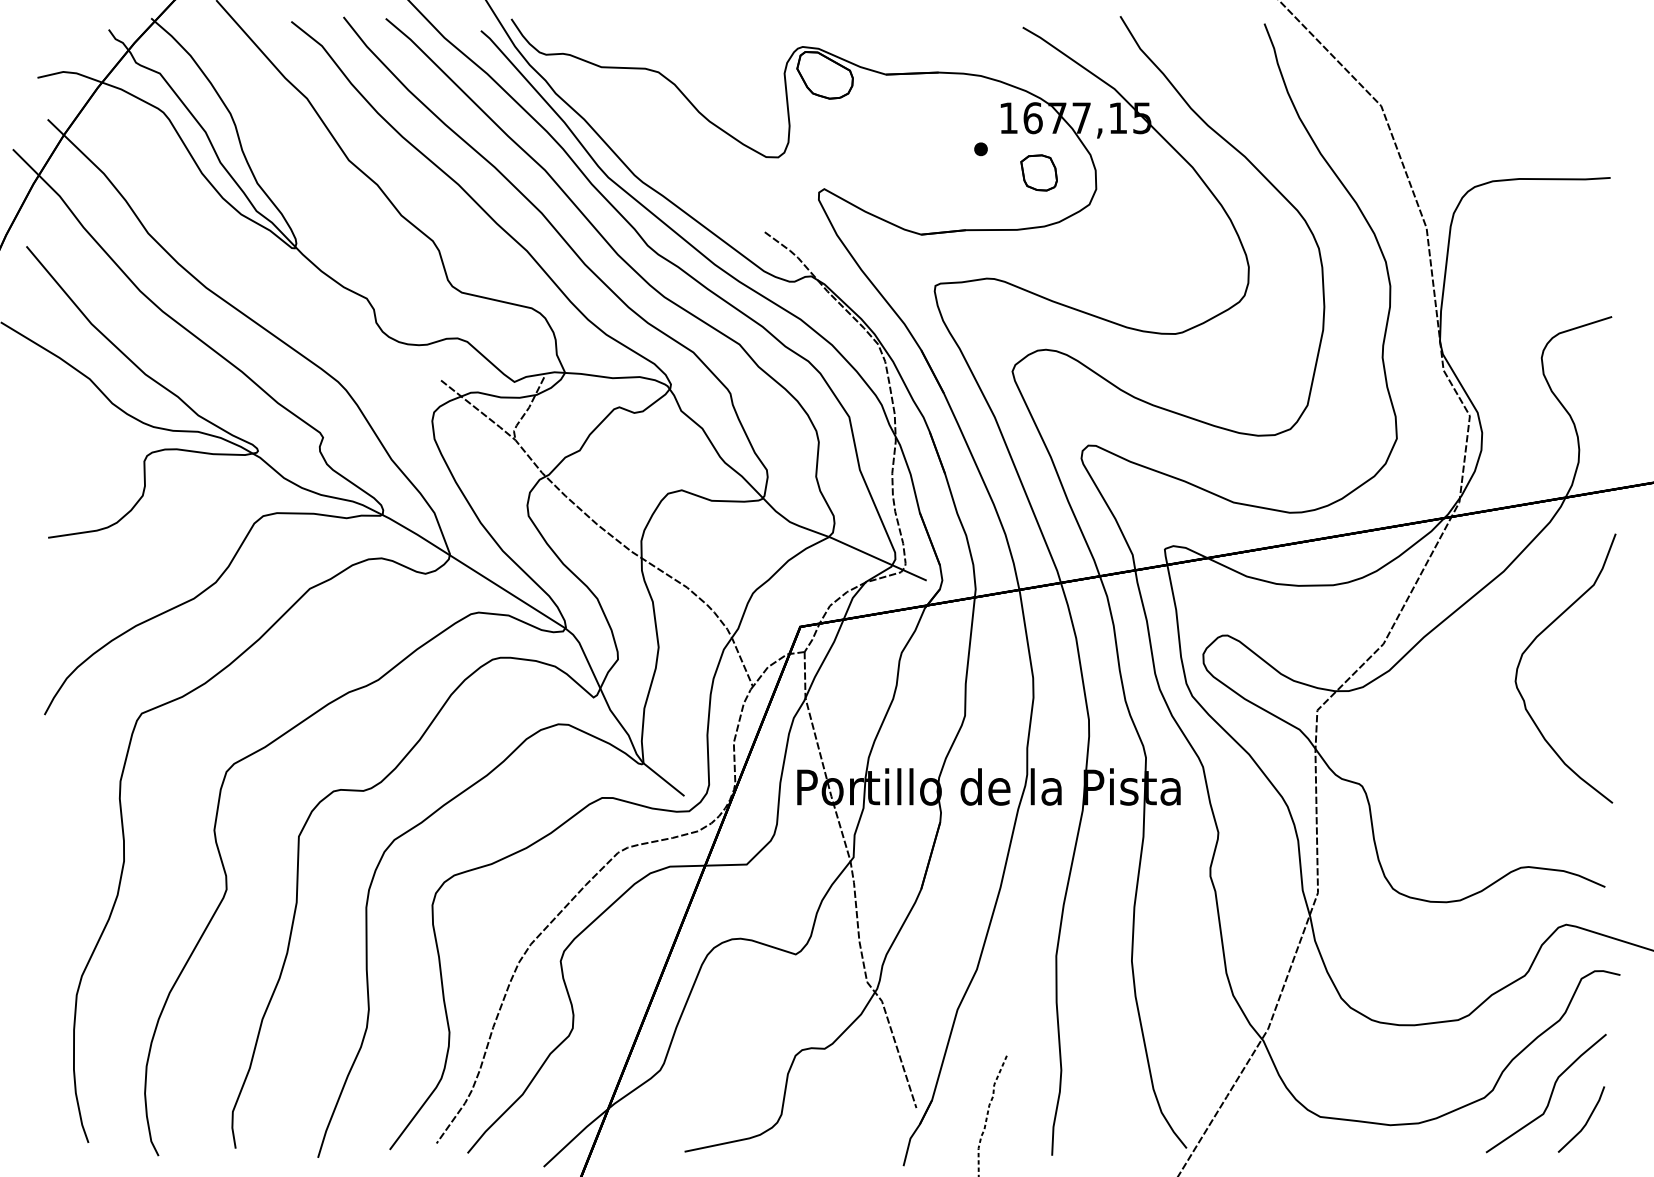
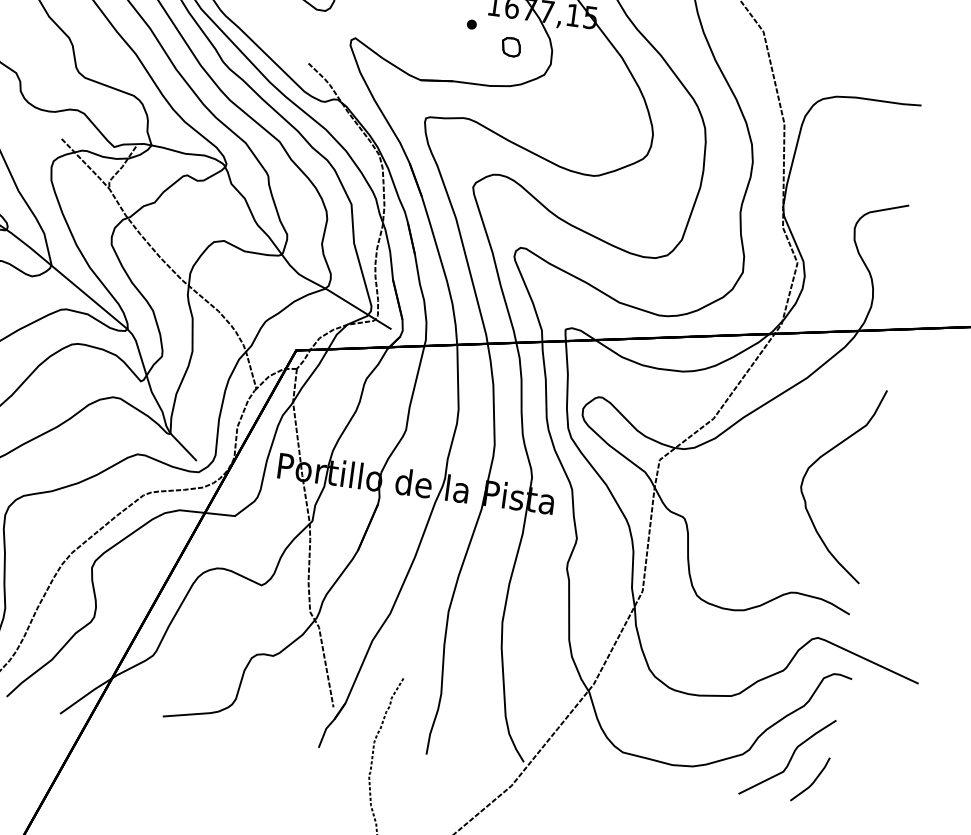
part: (1038, 172) -> (510, 46), size x0.7
curve: (1535, 640) -> (819, 459), moved

